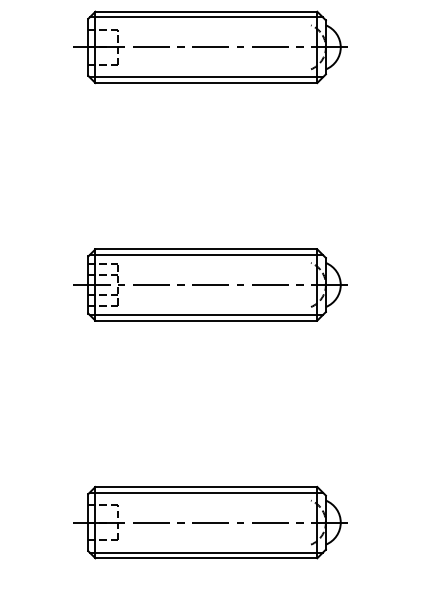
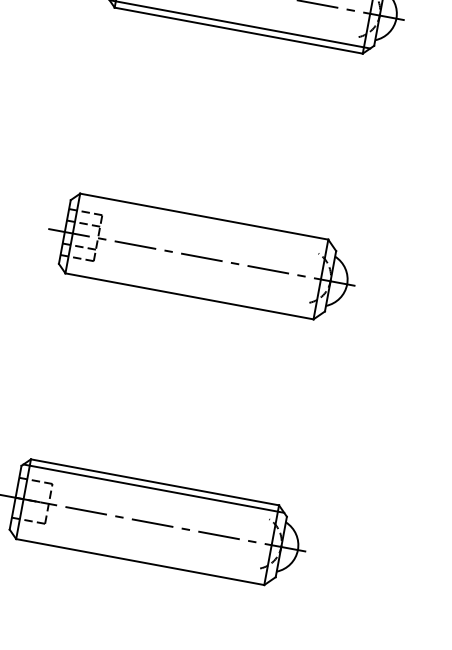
line: (205, 255) -> (202, 223), removed
line: (205, 315) -> (189, 290), removed
line: (205, 552) -> (140, 555), removed

